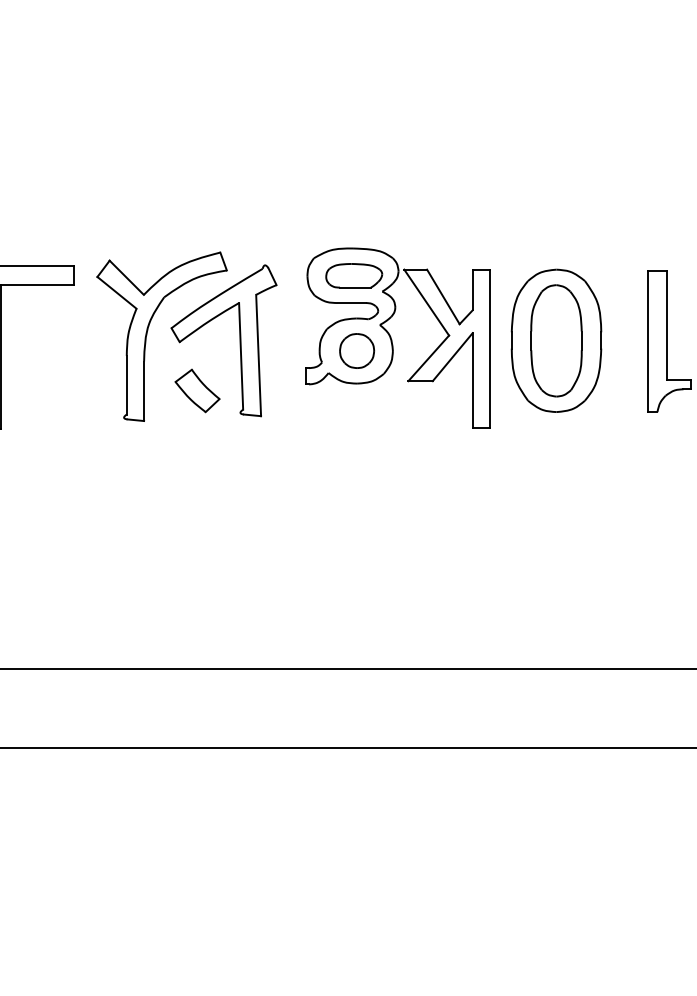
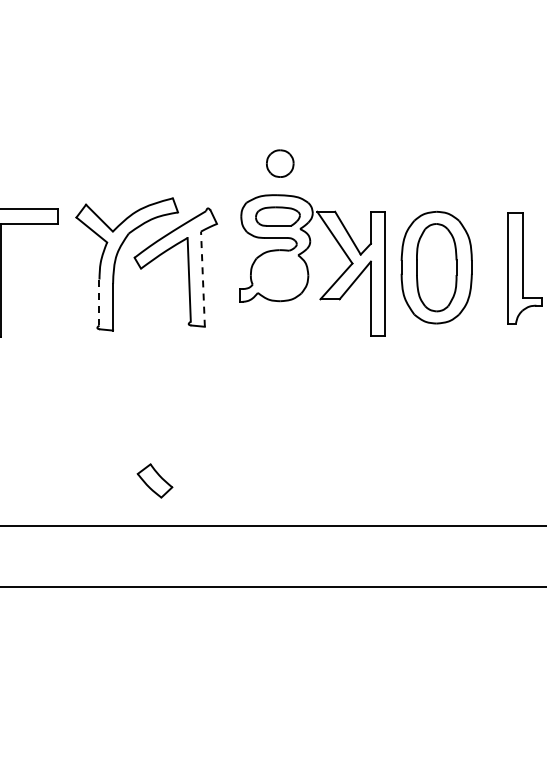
part: (357, 350) -> (280, 163), moved
line: (258, 355) -> (202, 279), solid -> dashed
line: (126, 385) -> (99, 302), solid -> dashed
part: (196, 390) -> (154, 480), moved

